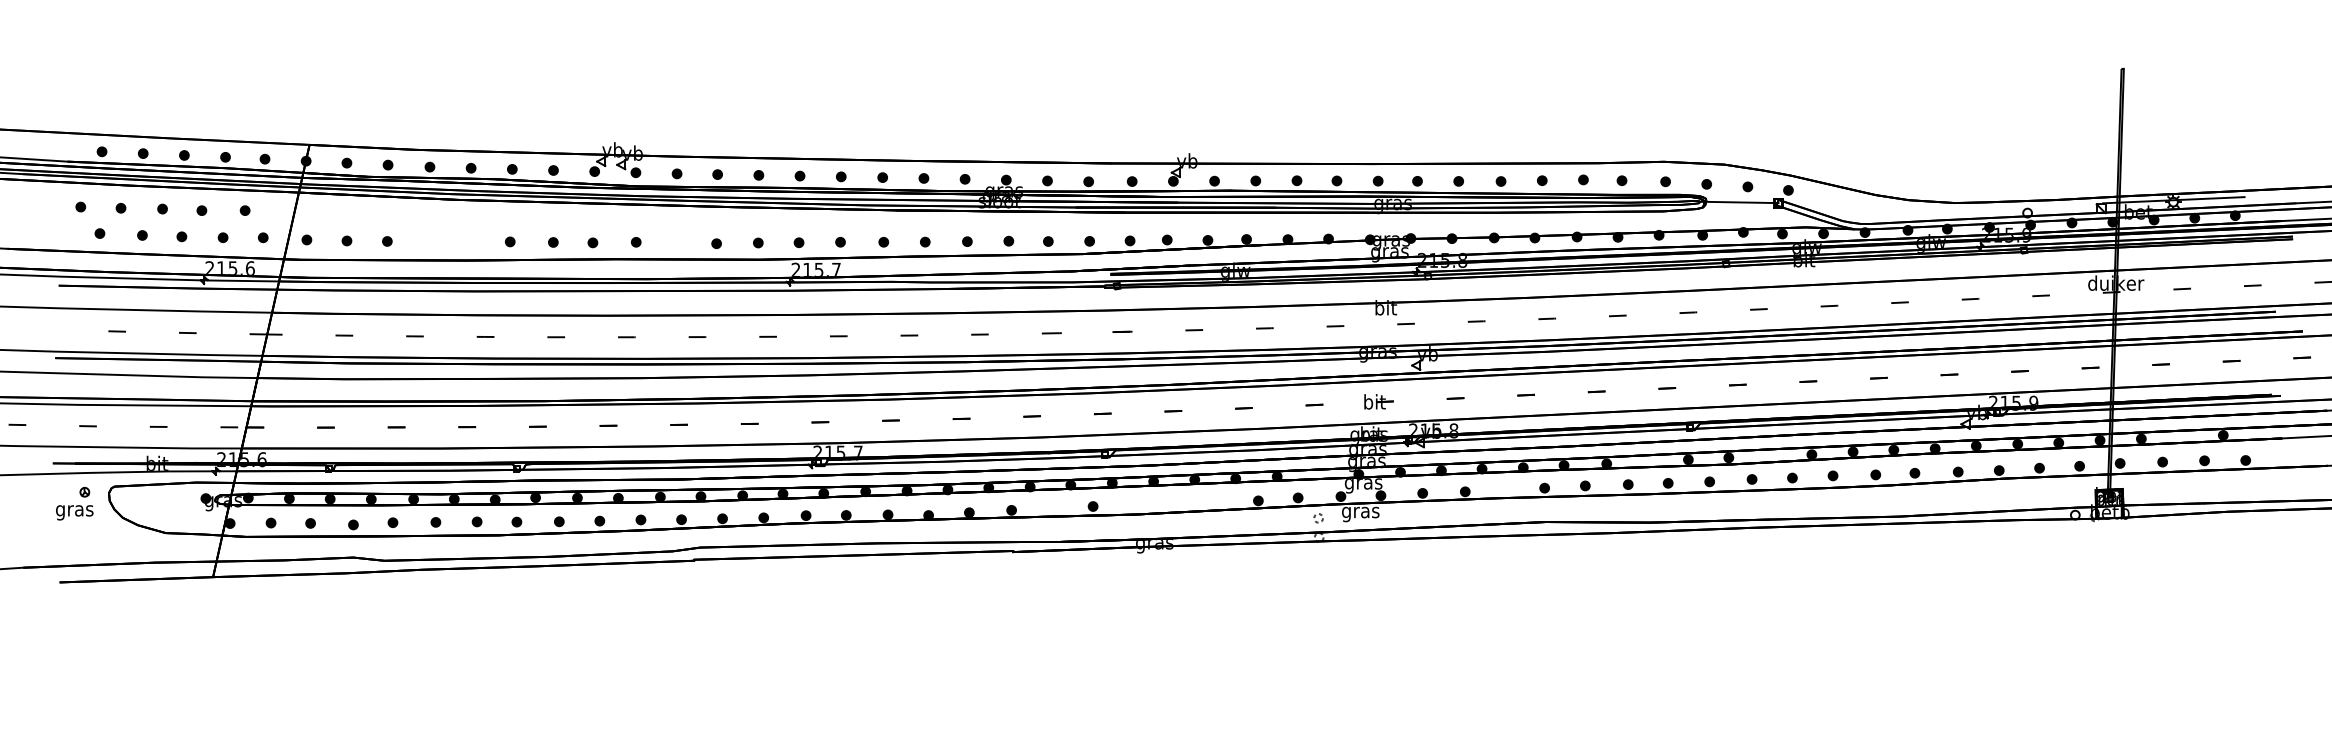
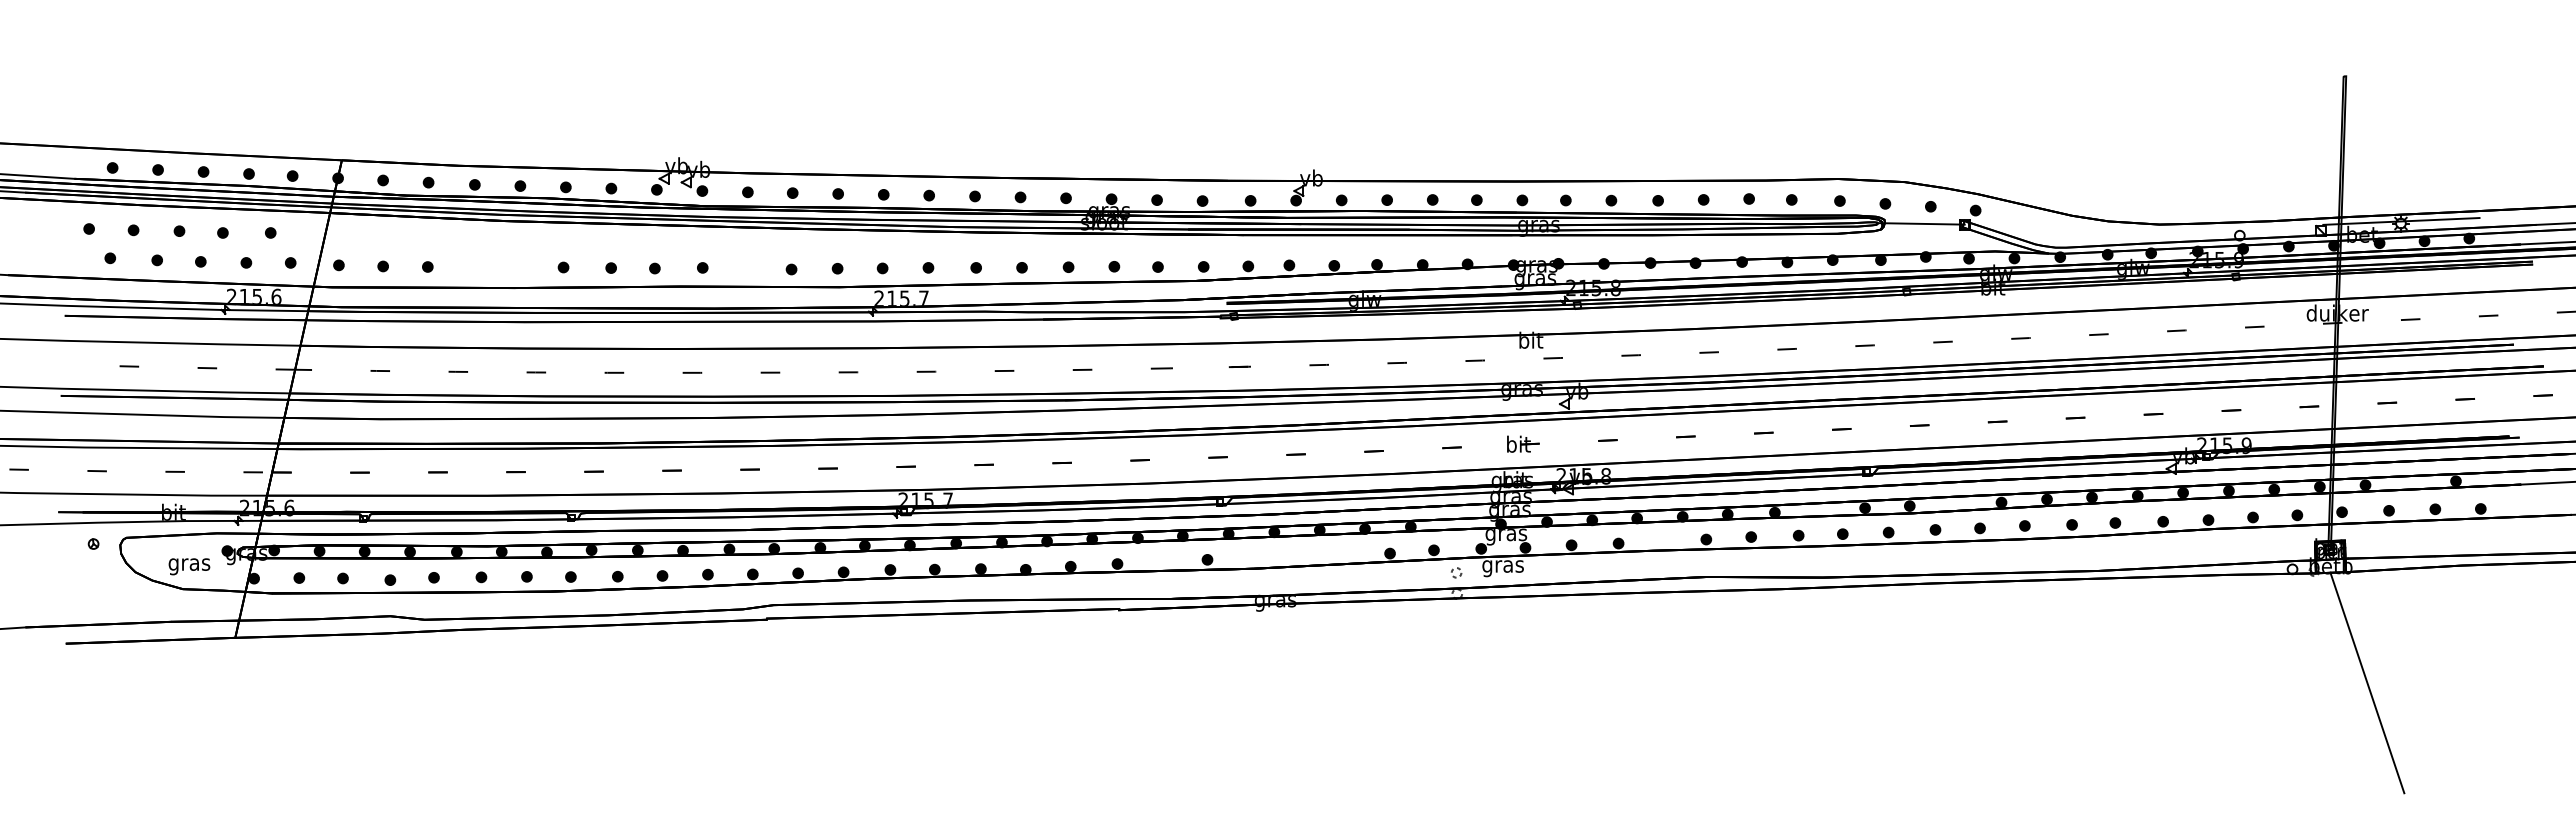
text: (74, 512) -> (189, 566), moved
line: (2143, 617) -> (2367, 682), added

